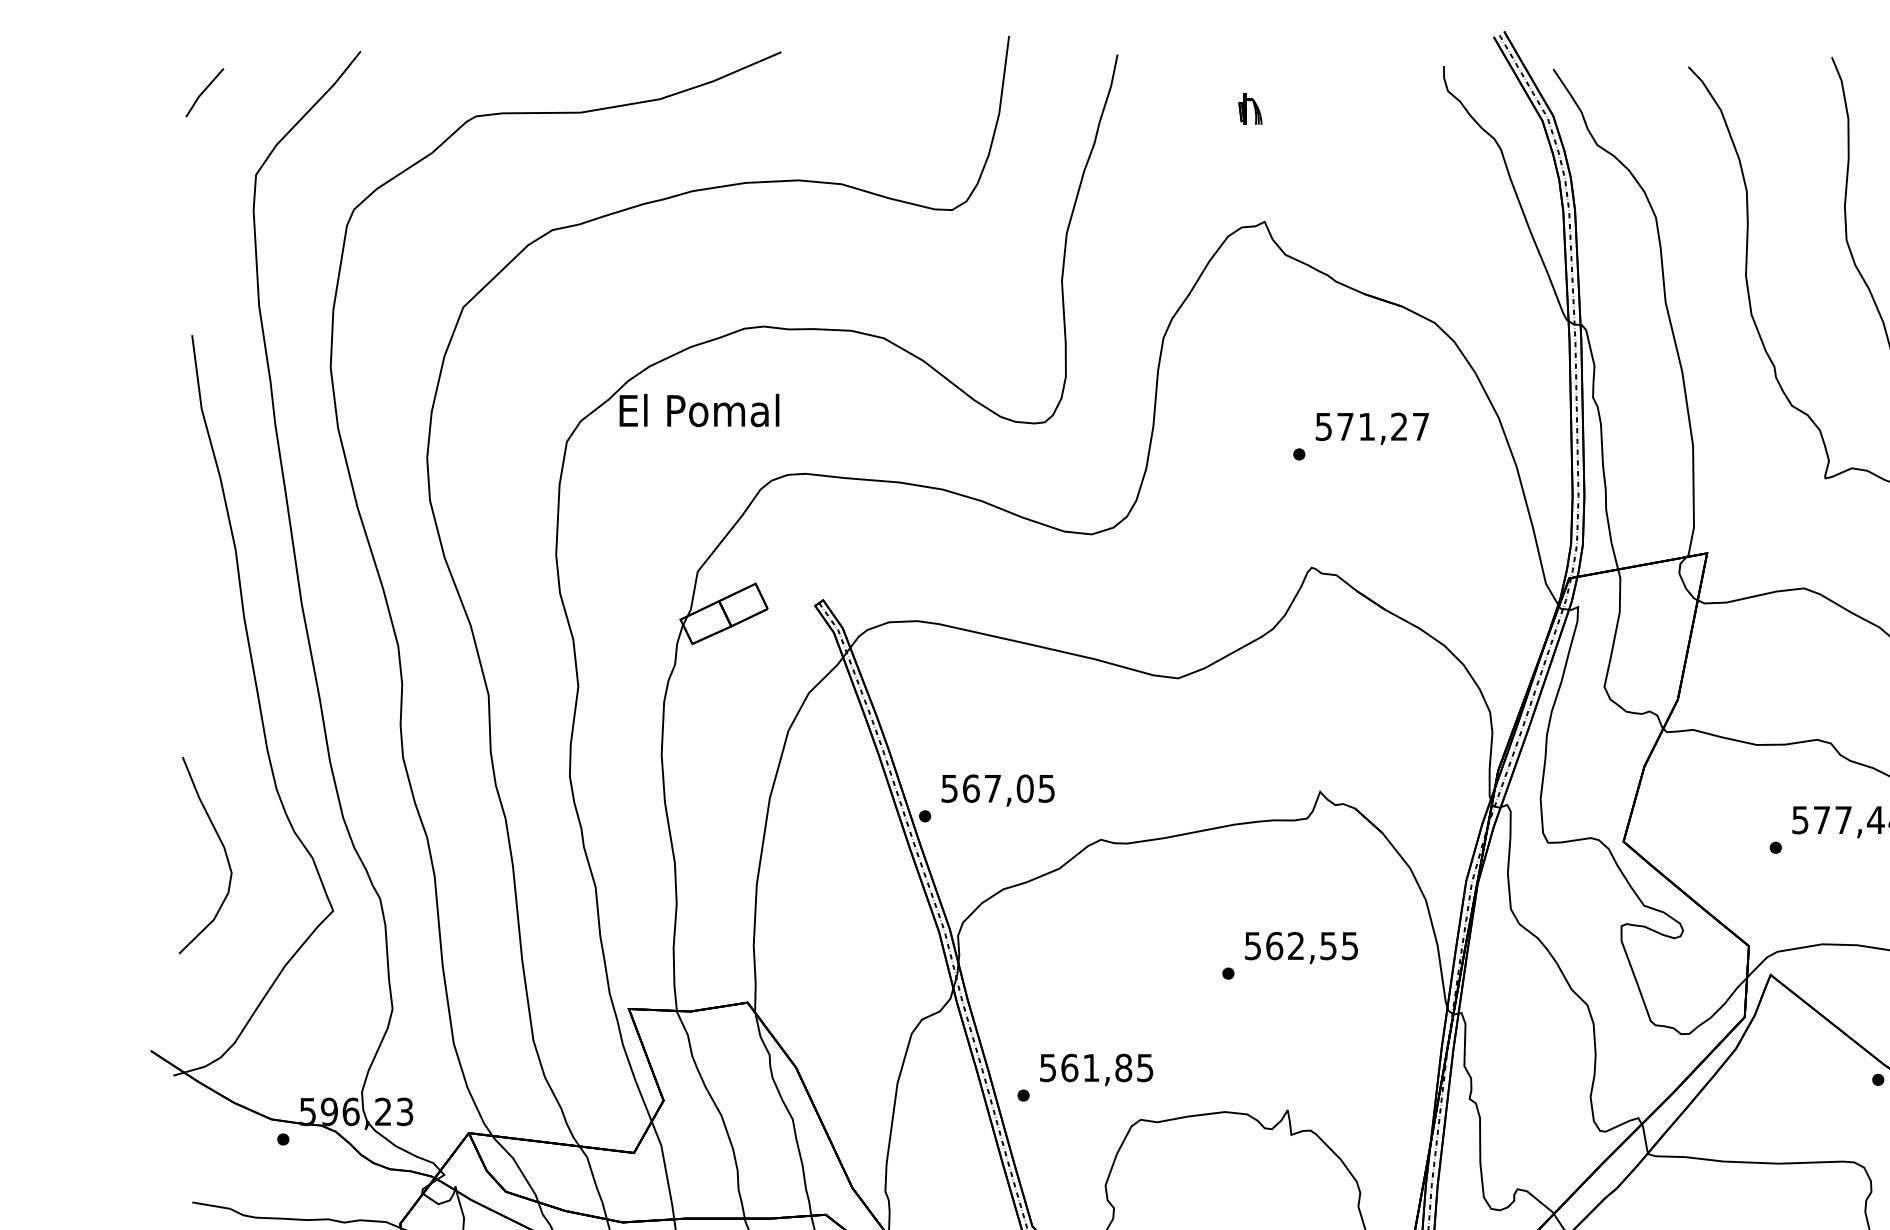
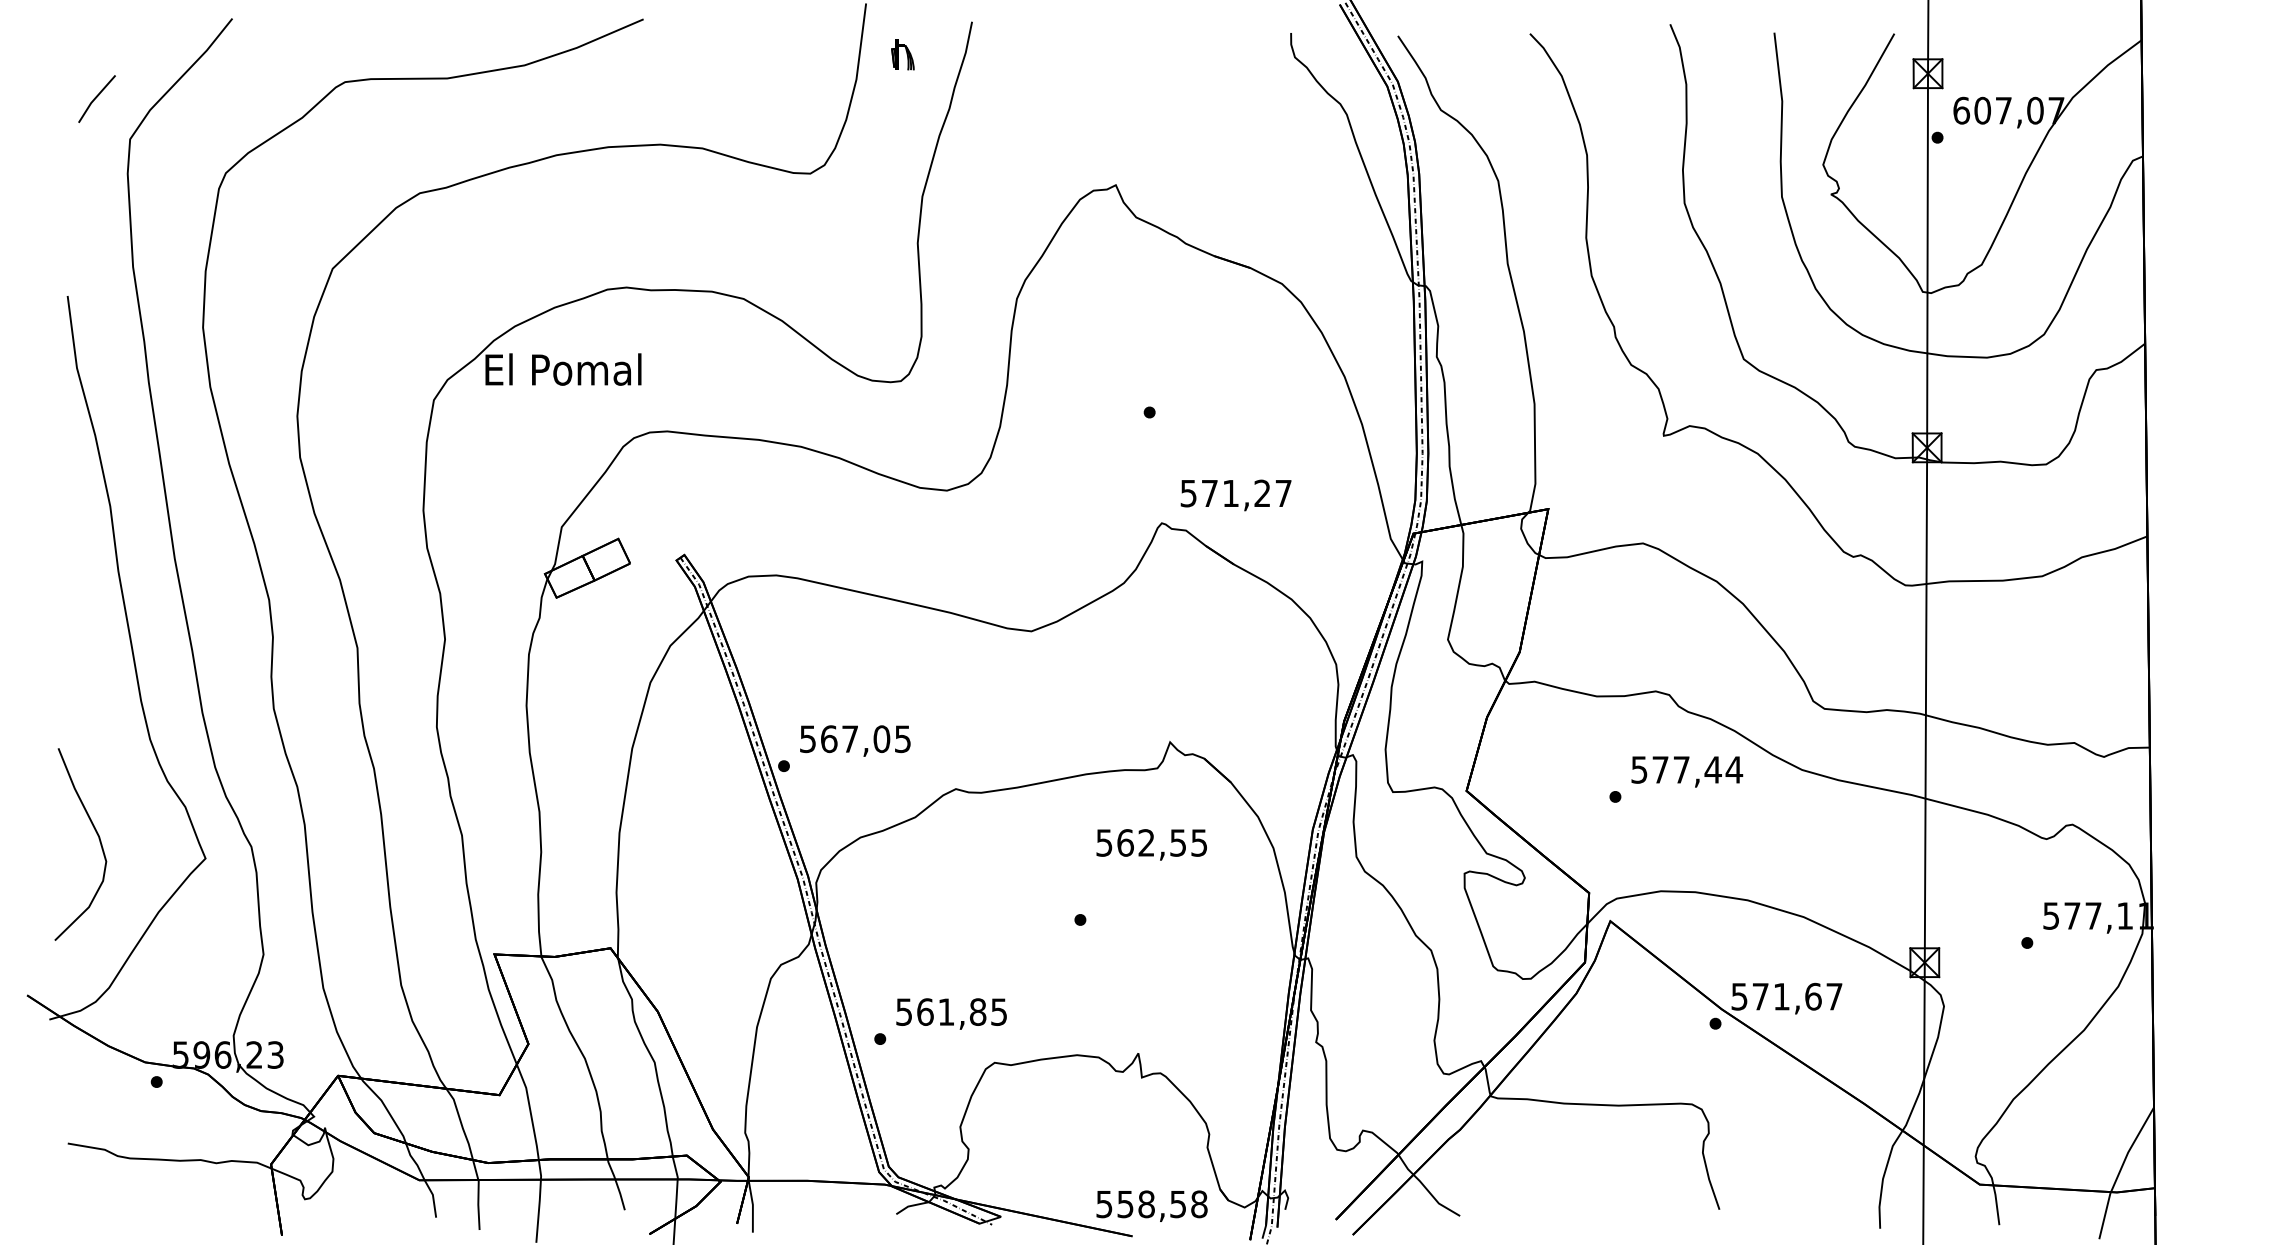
line: (204, 92) -> (96, 98), moved
part: (1249, 108) -> (902, 54), moved
text: (1371, 428) -> (1235, 495), moved
curve: (221, 845) -> (96, 834), moved
text: (1301, 947) -> (1151, 844), moved

